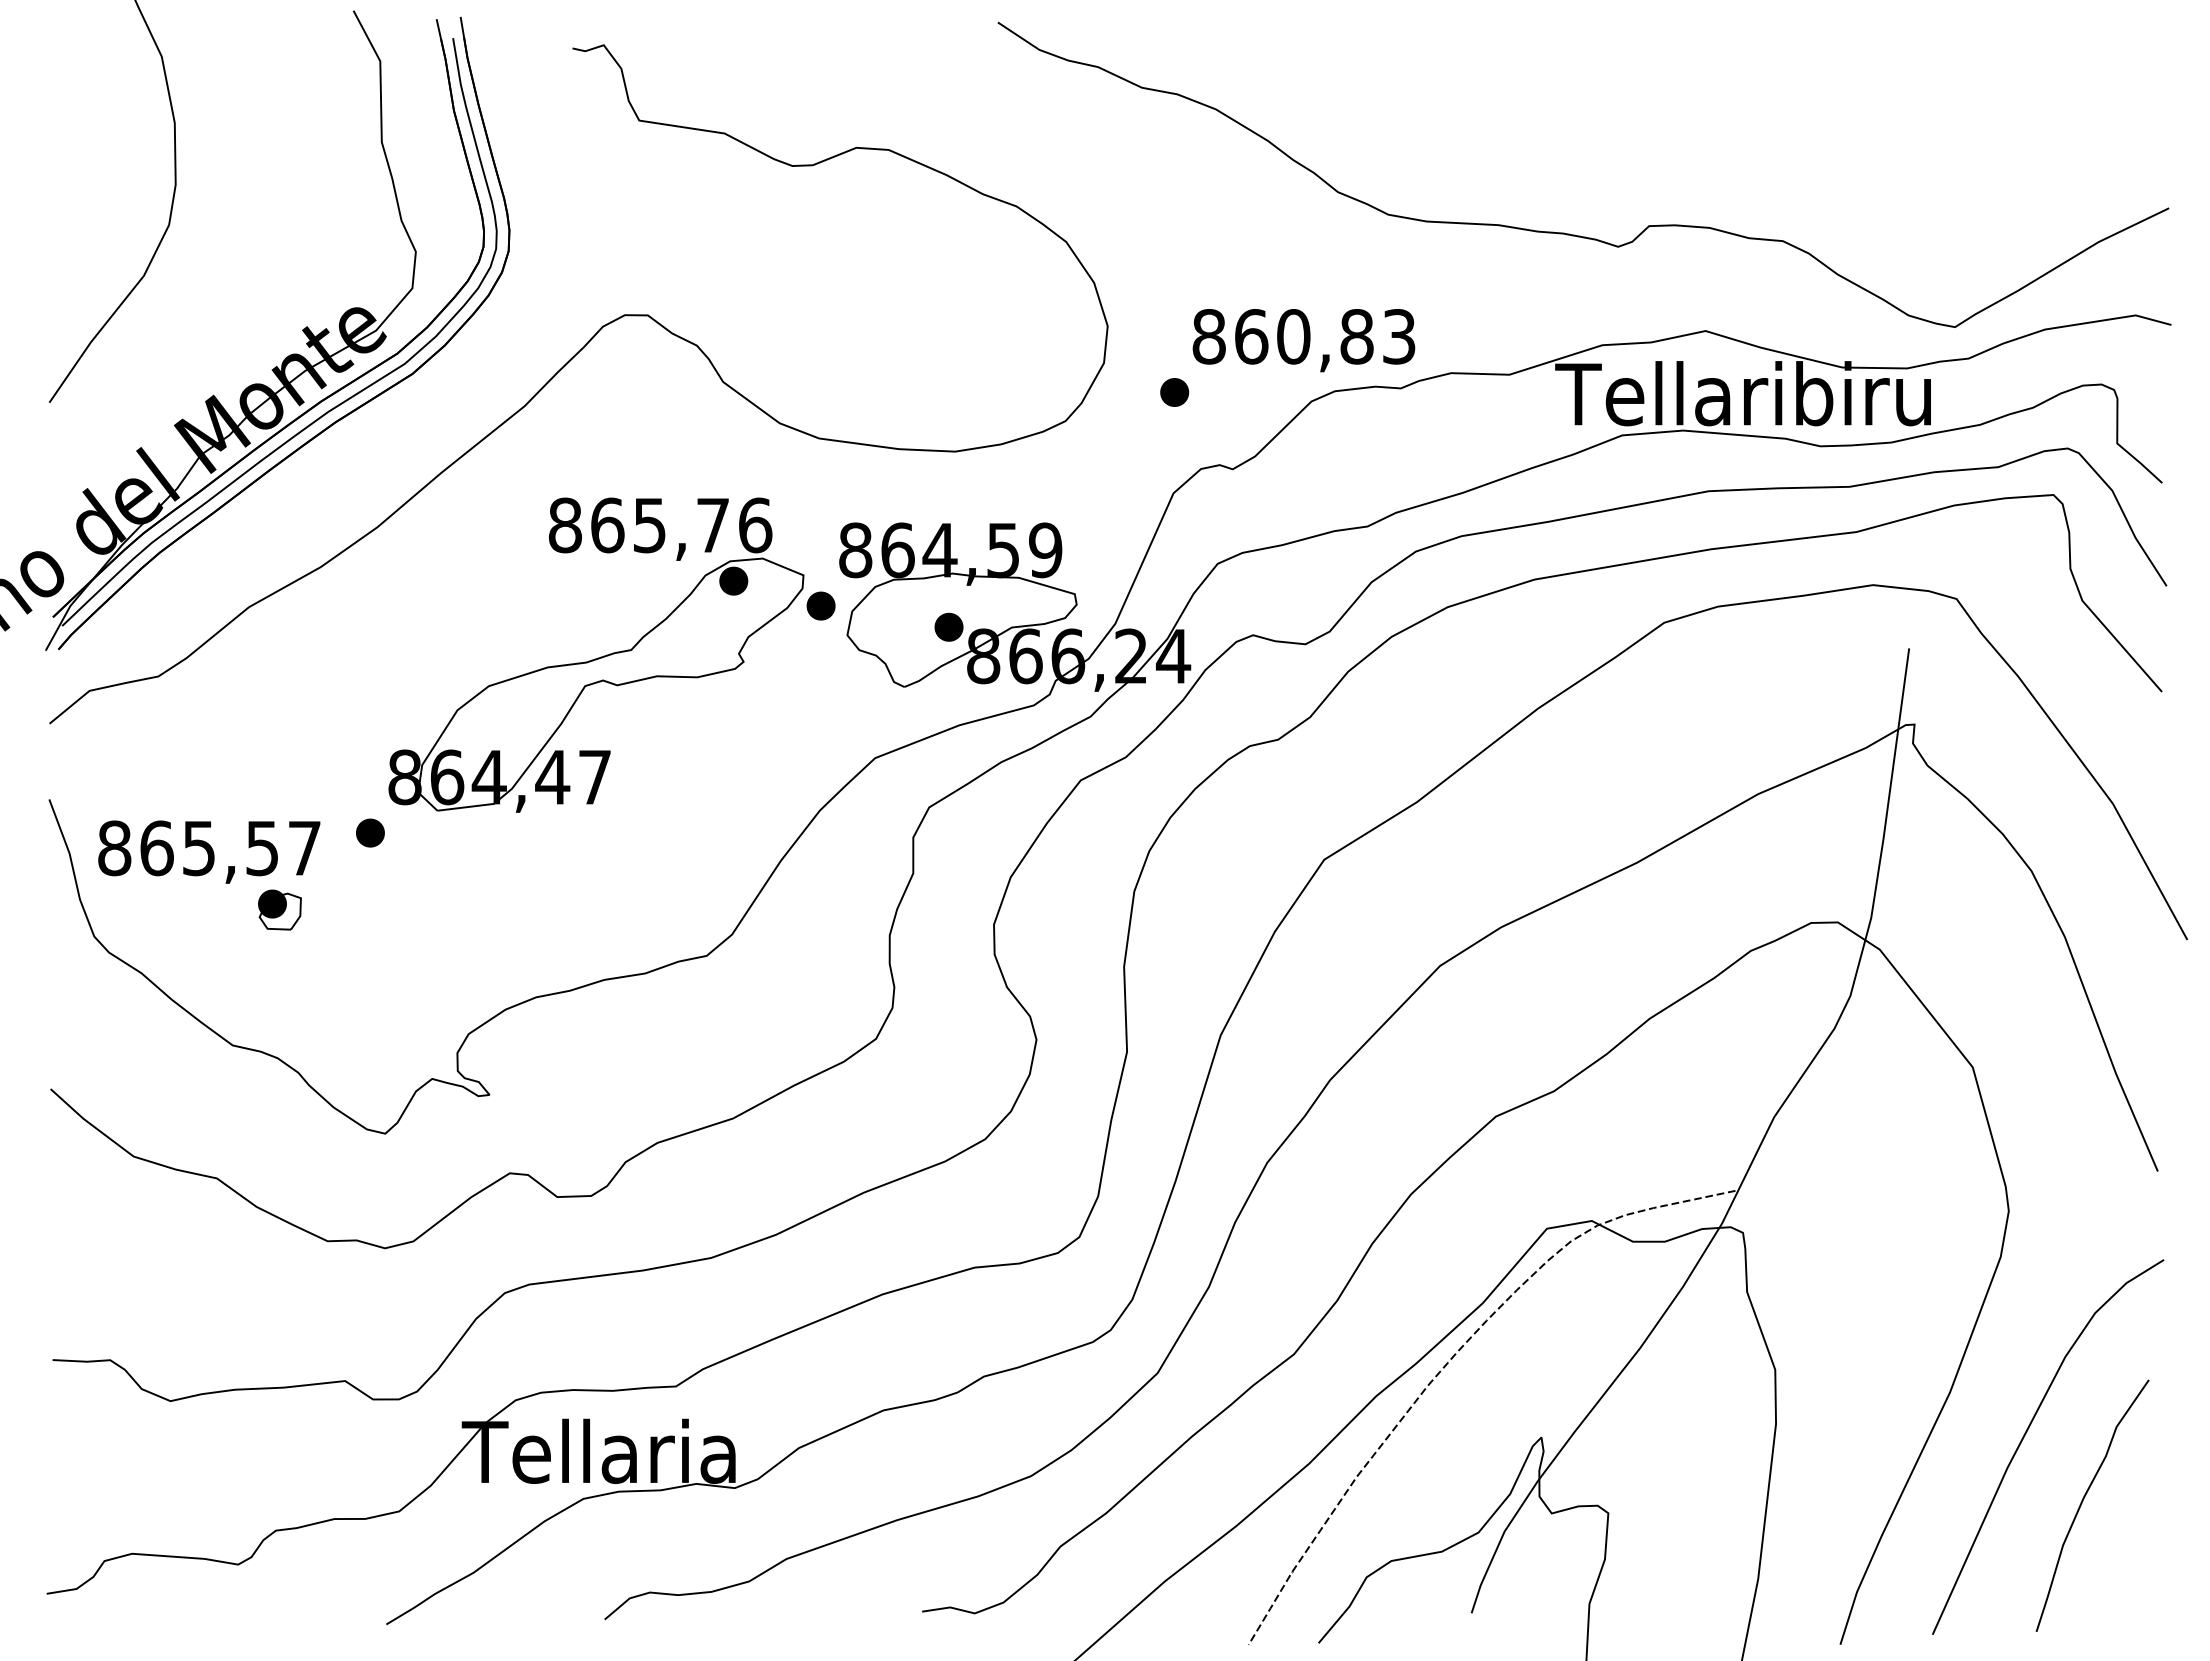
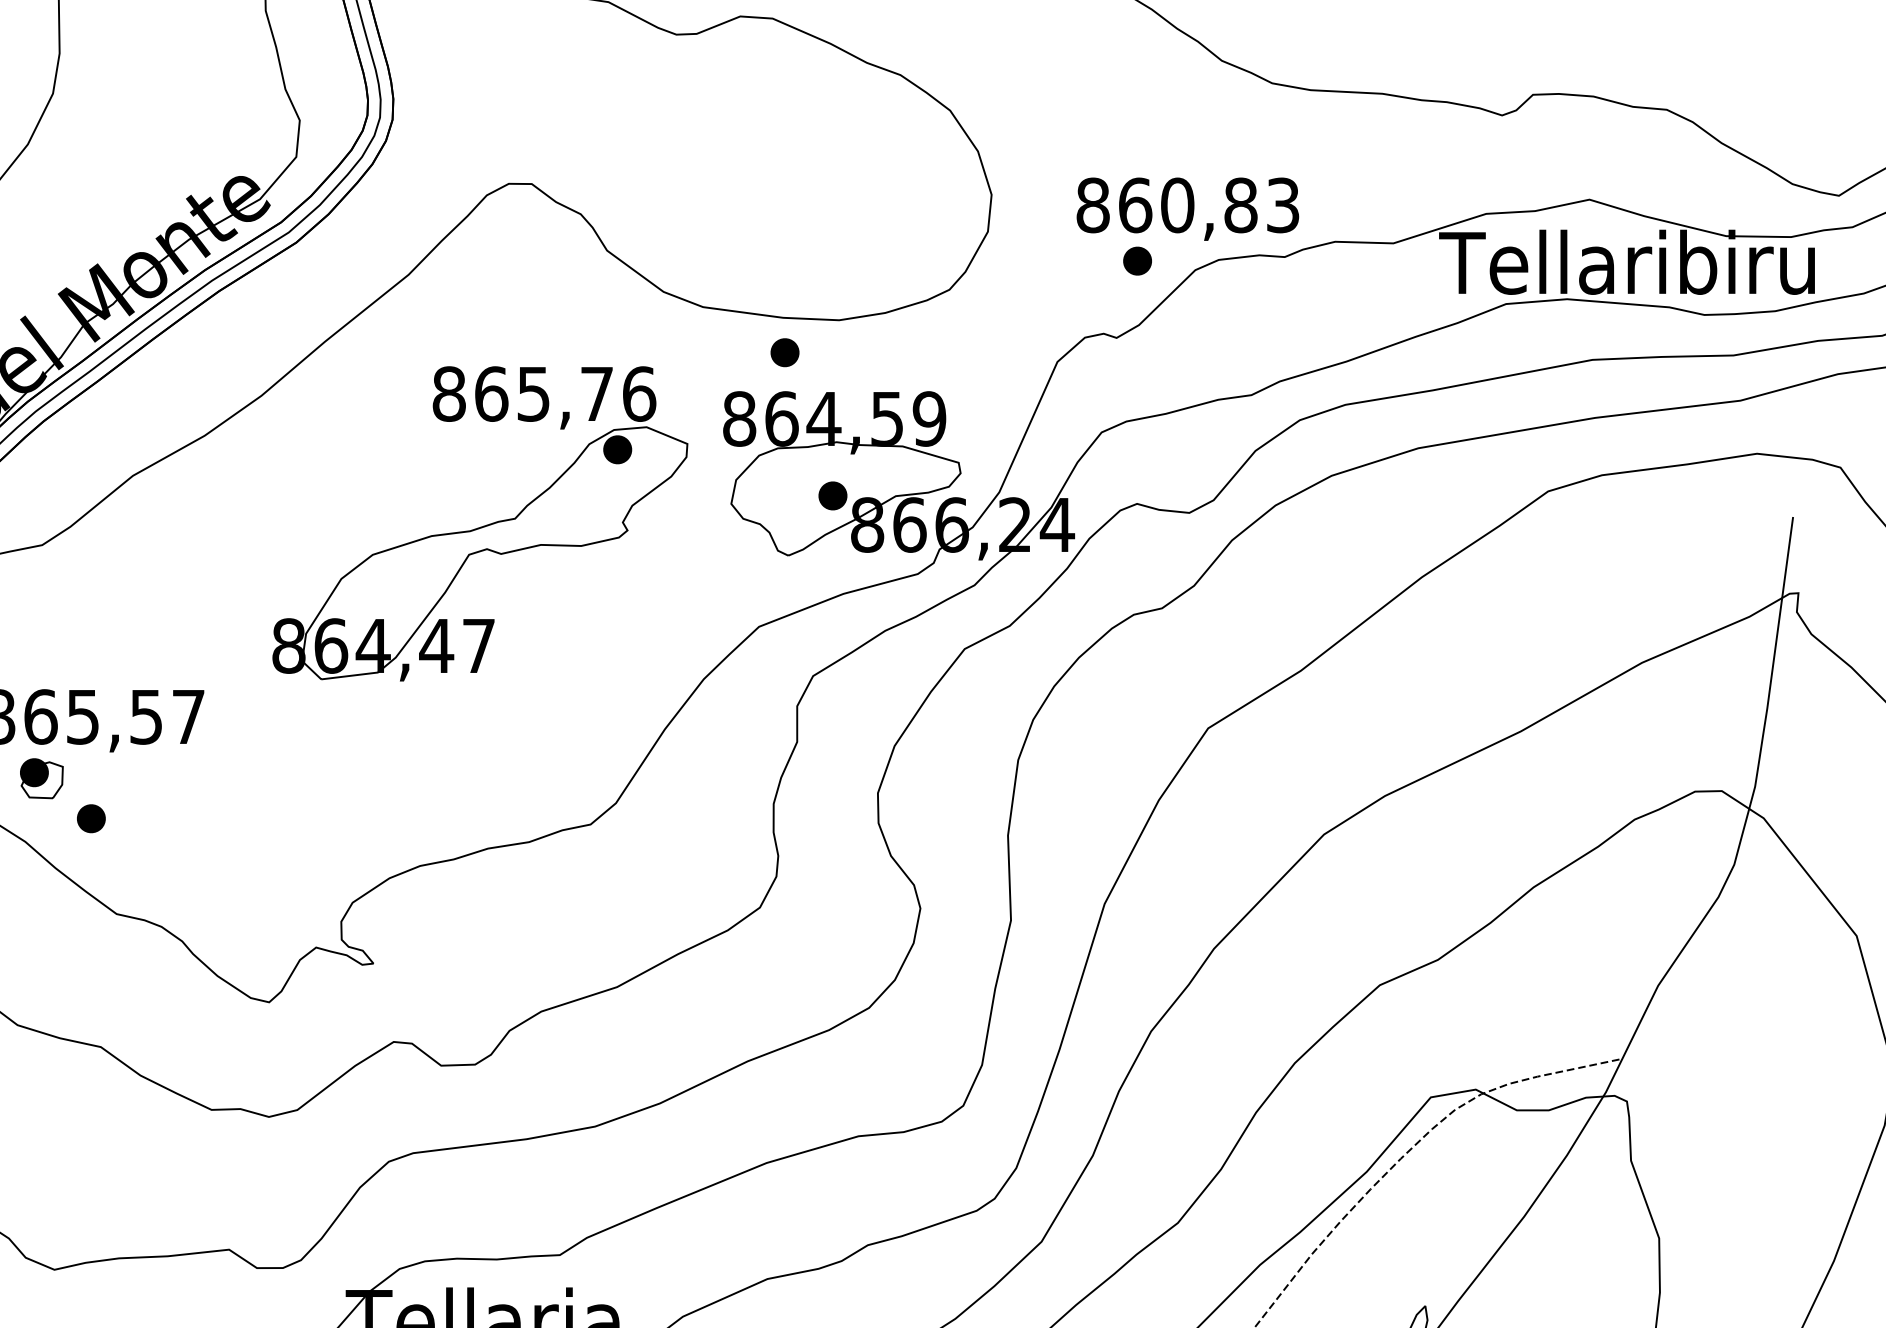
part: (1174, 392) -> (1137, 261), moved
part: (820, 605) -> (784, 352), moved
part: (370, 832) -> (91, 818), moved
part: (279, 909) -> (41, 778), moved

